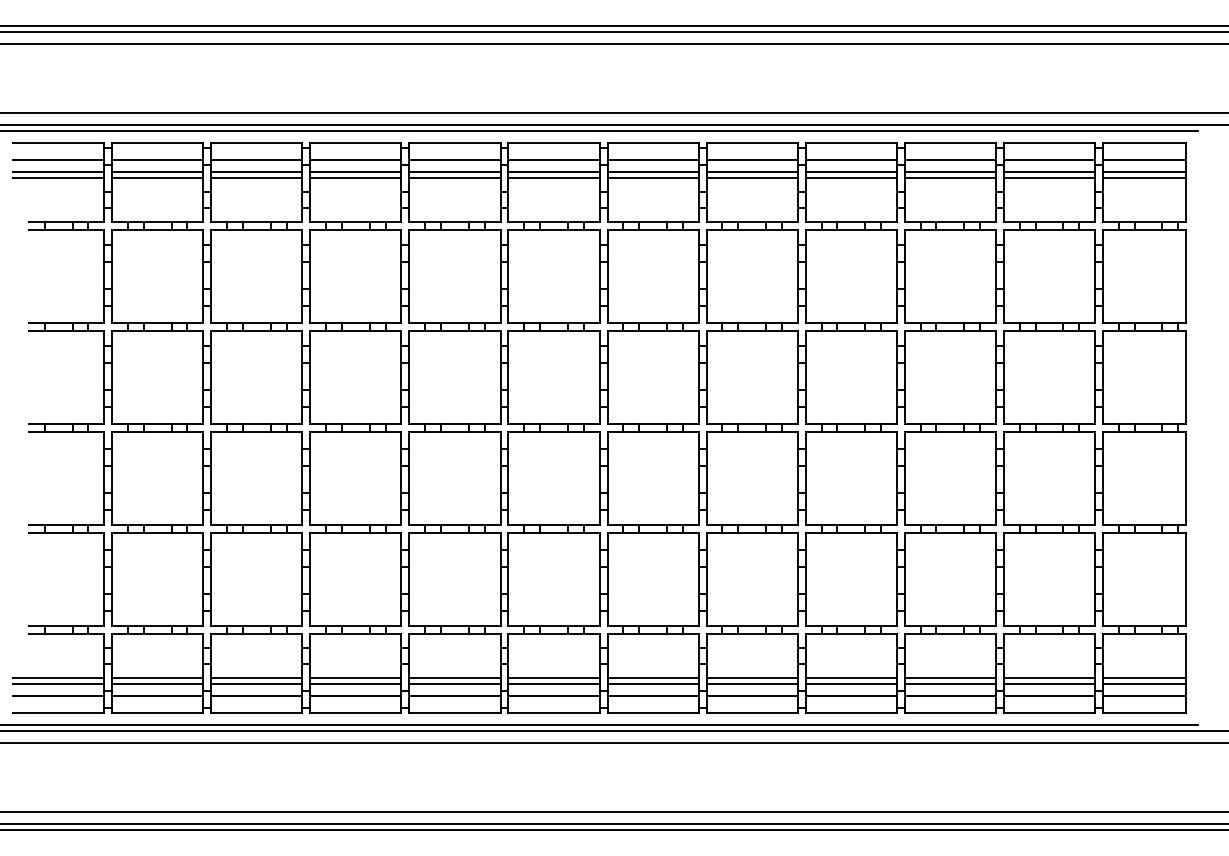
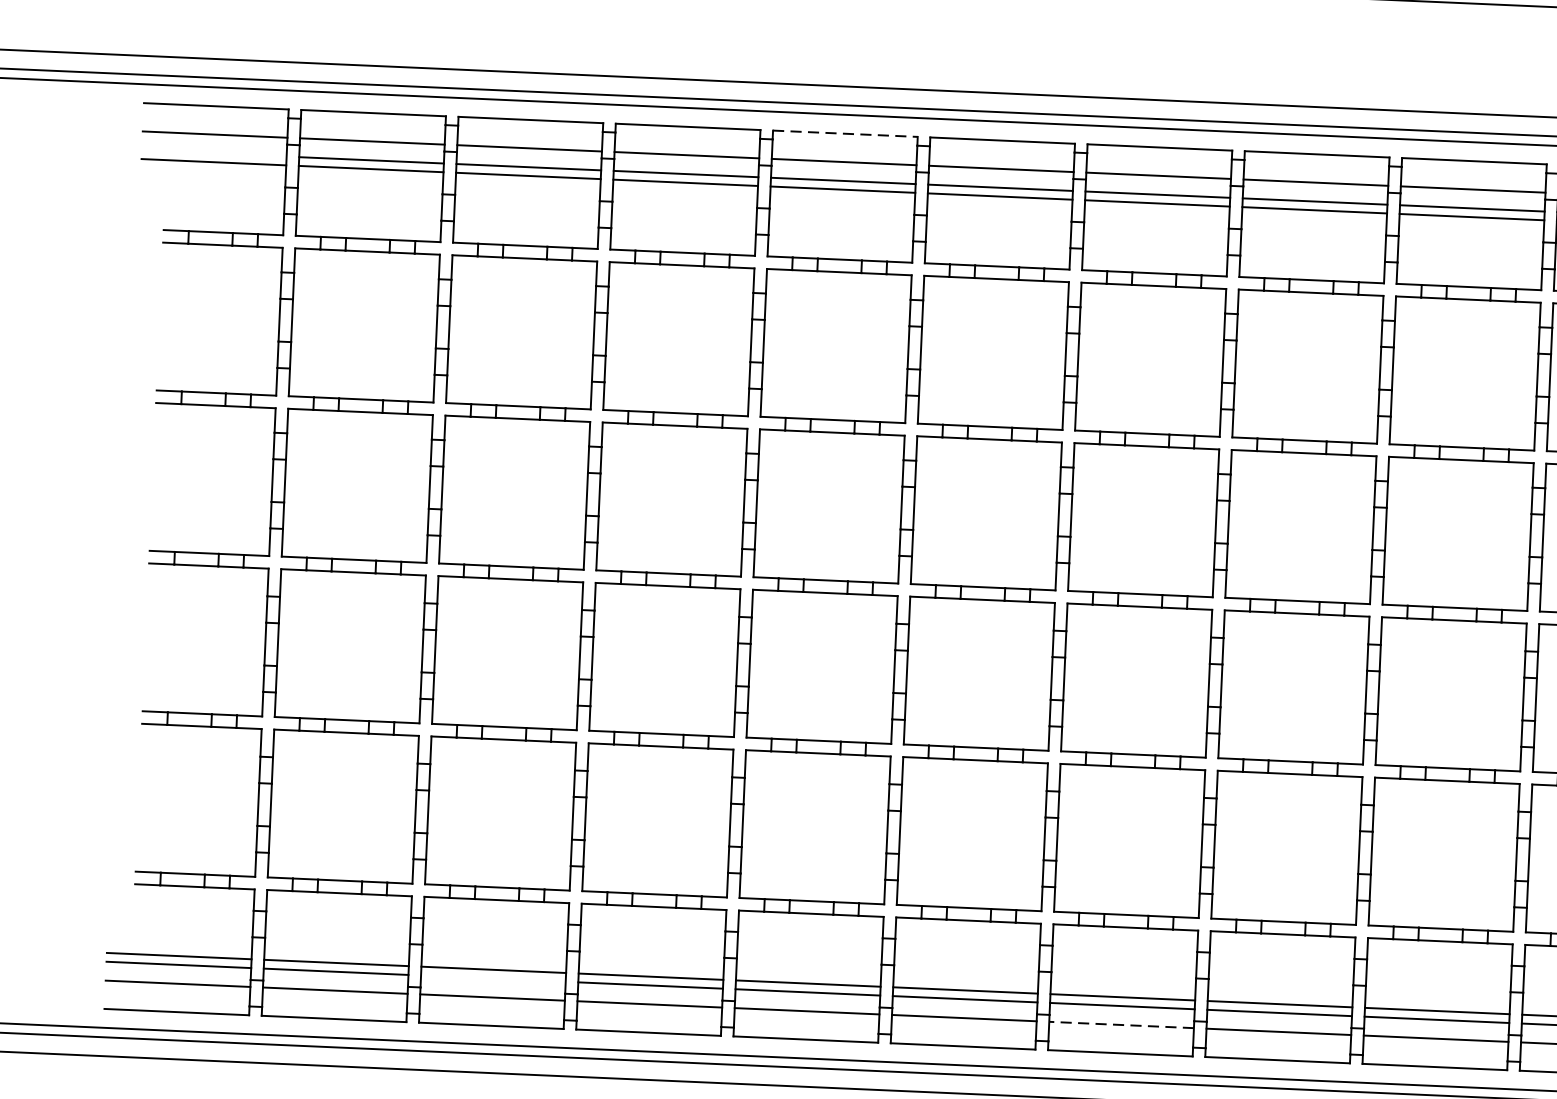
line: (454, 142) -> (844, 133), solid -> dashed
line: (58, 172) -> (214, 153), removed
line: (256, 683) -> (492, 978), removed
line: (653, 695) -> (1122, 1025), solid -> dashed

